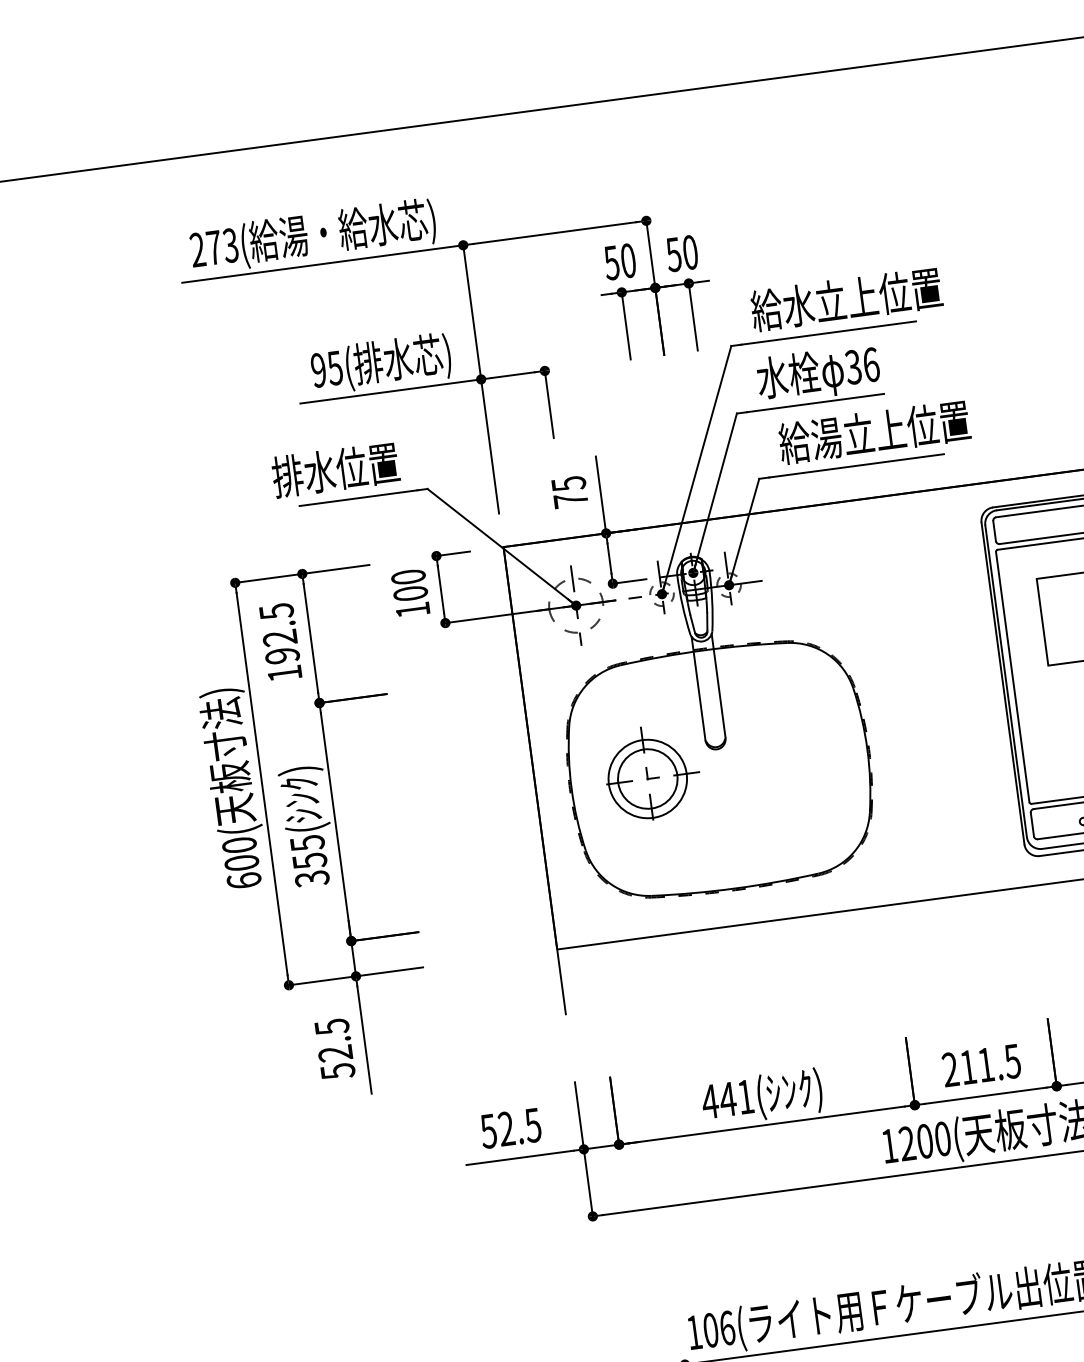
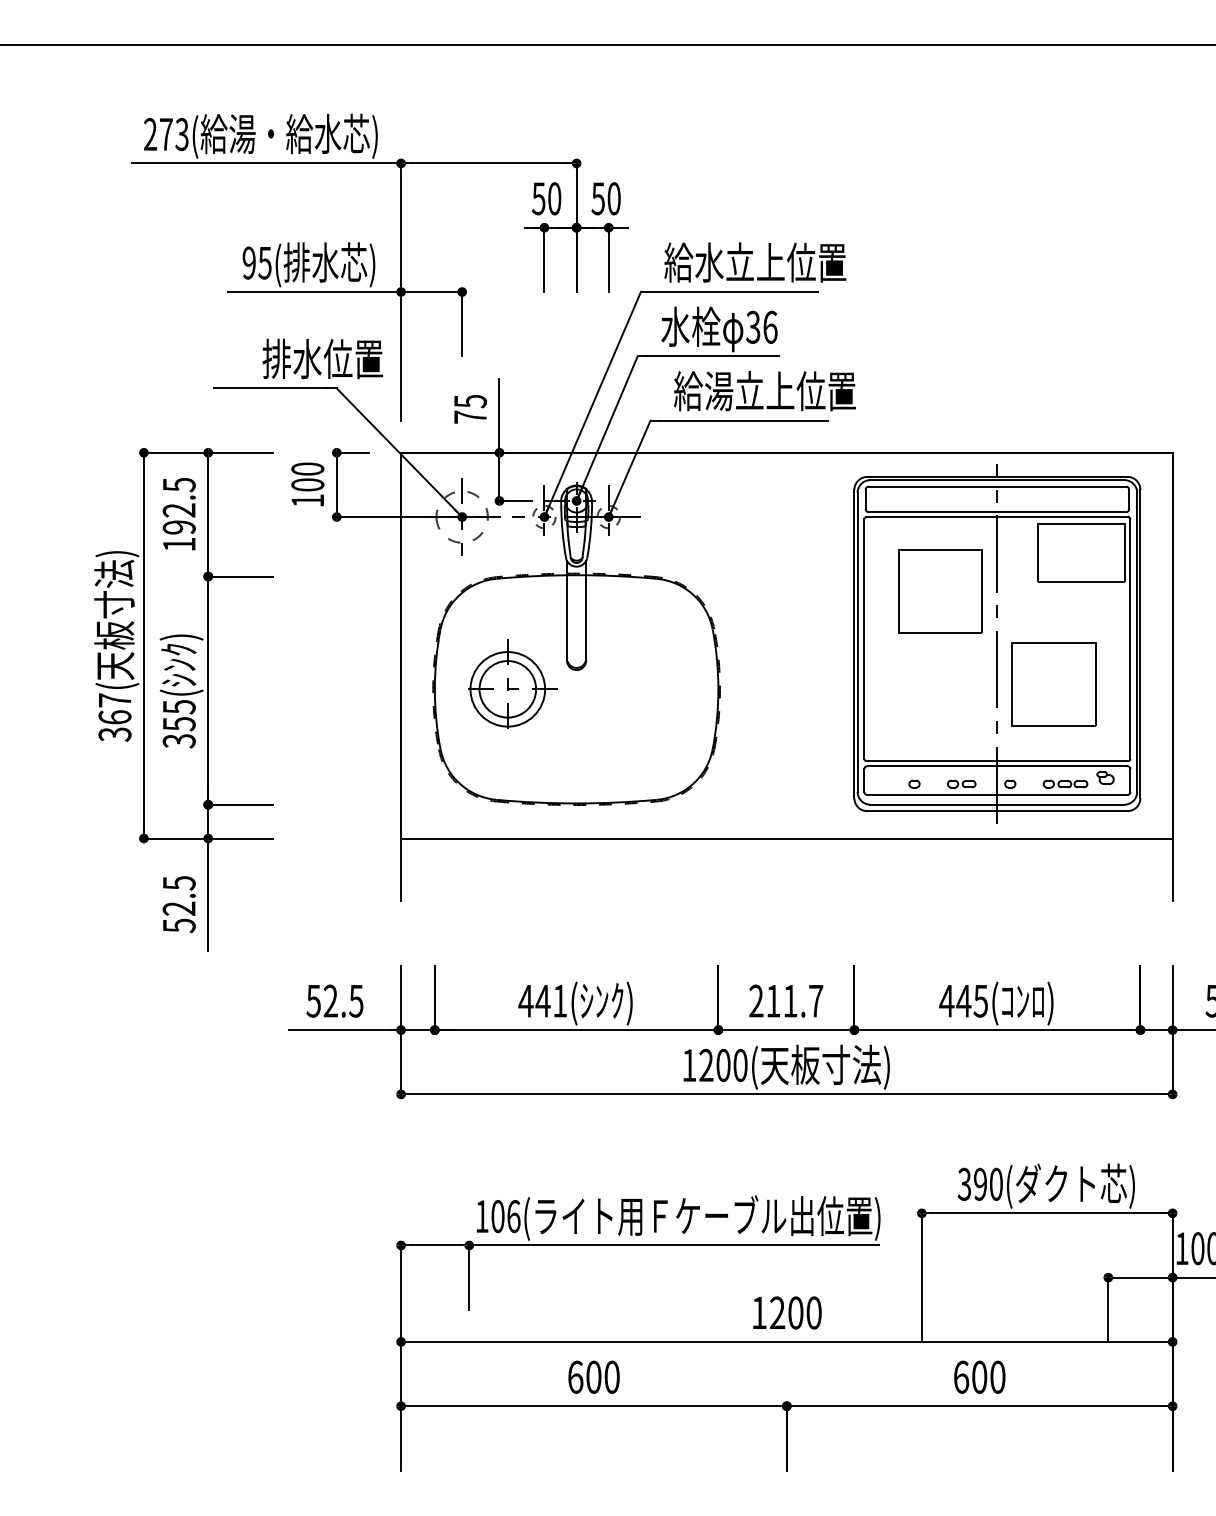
text: (335, 469) -> (322, 358), moved
text: (241, 863) -> (114, 717), 600( -> 367(
text: (1012, 1061) -> (815, 1001), 211.5 -> 211.7

